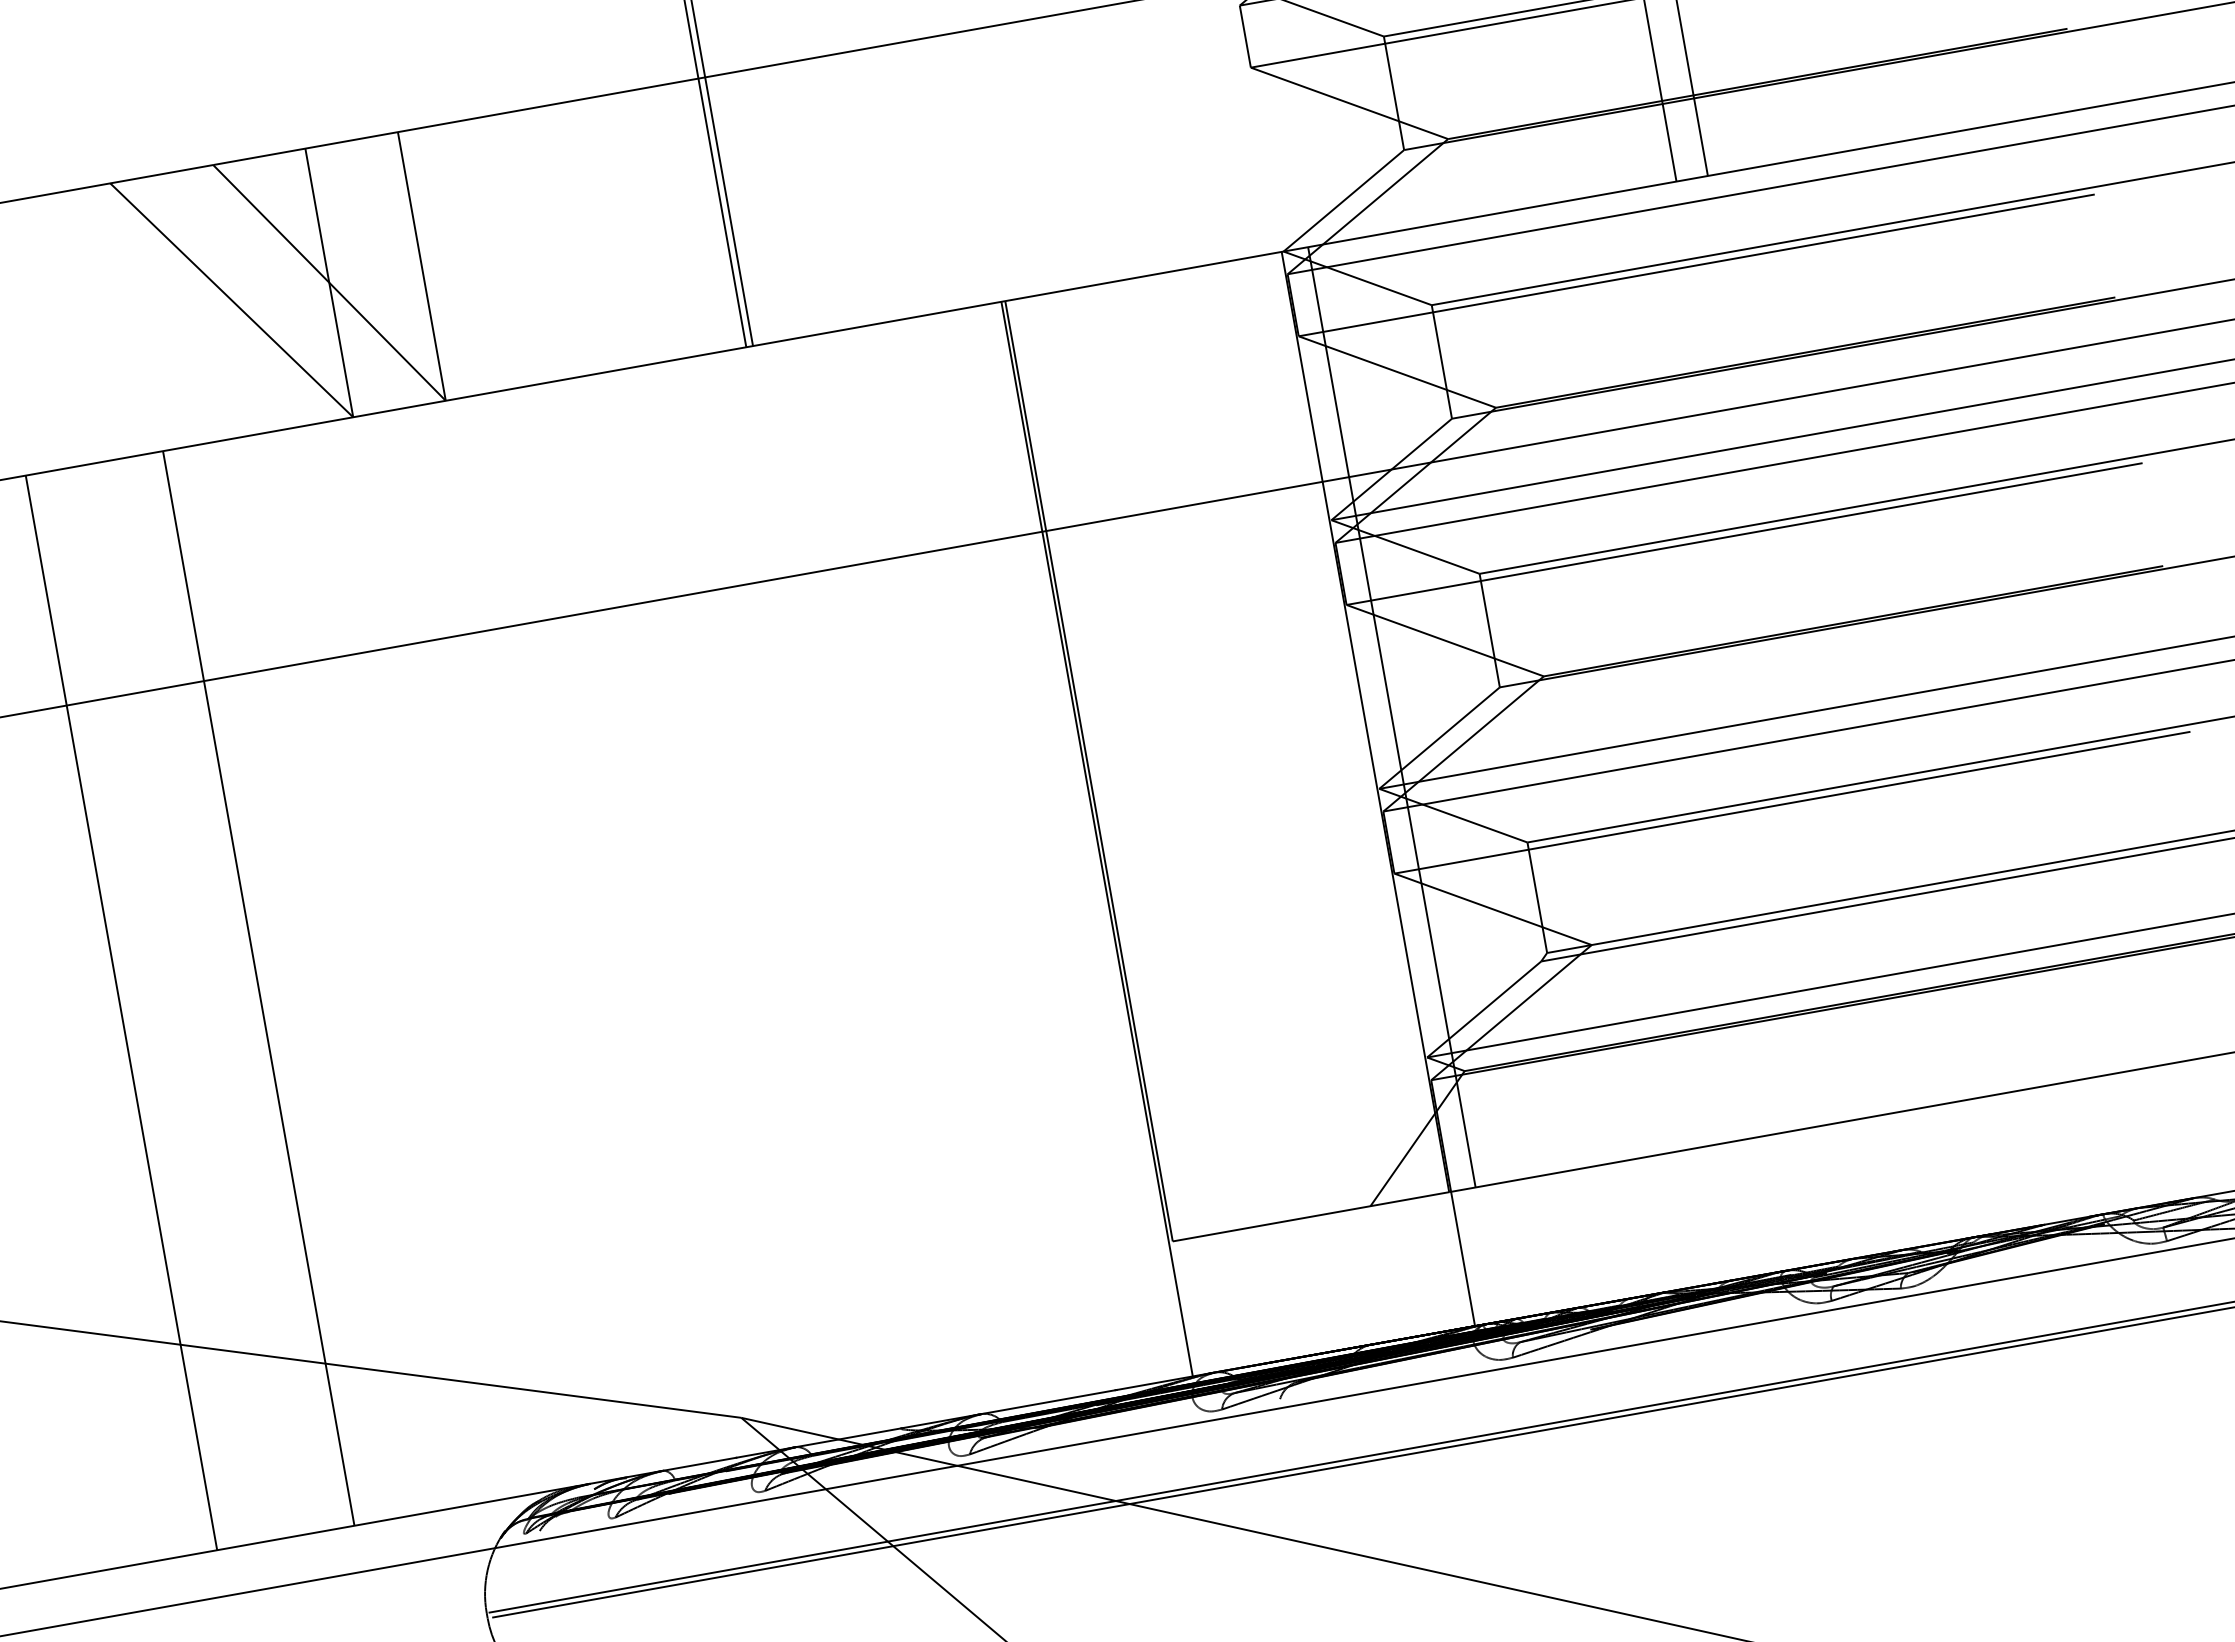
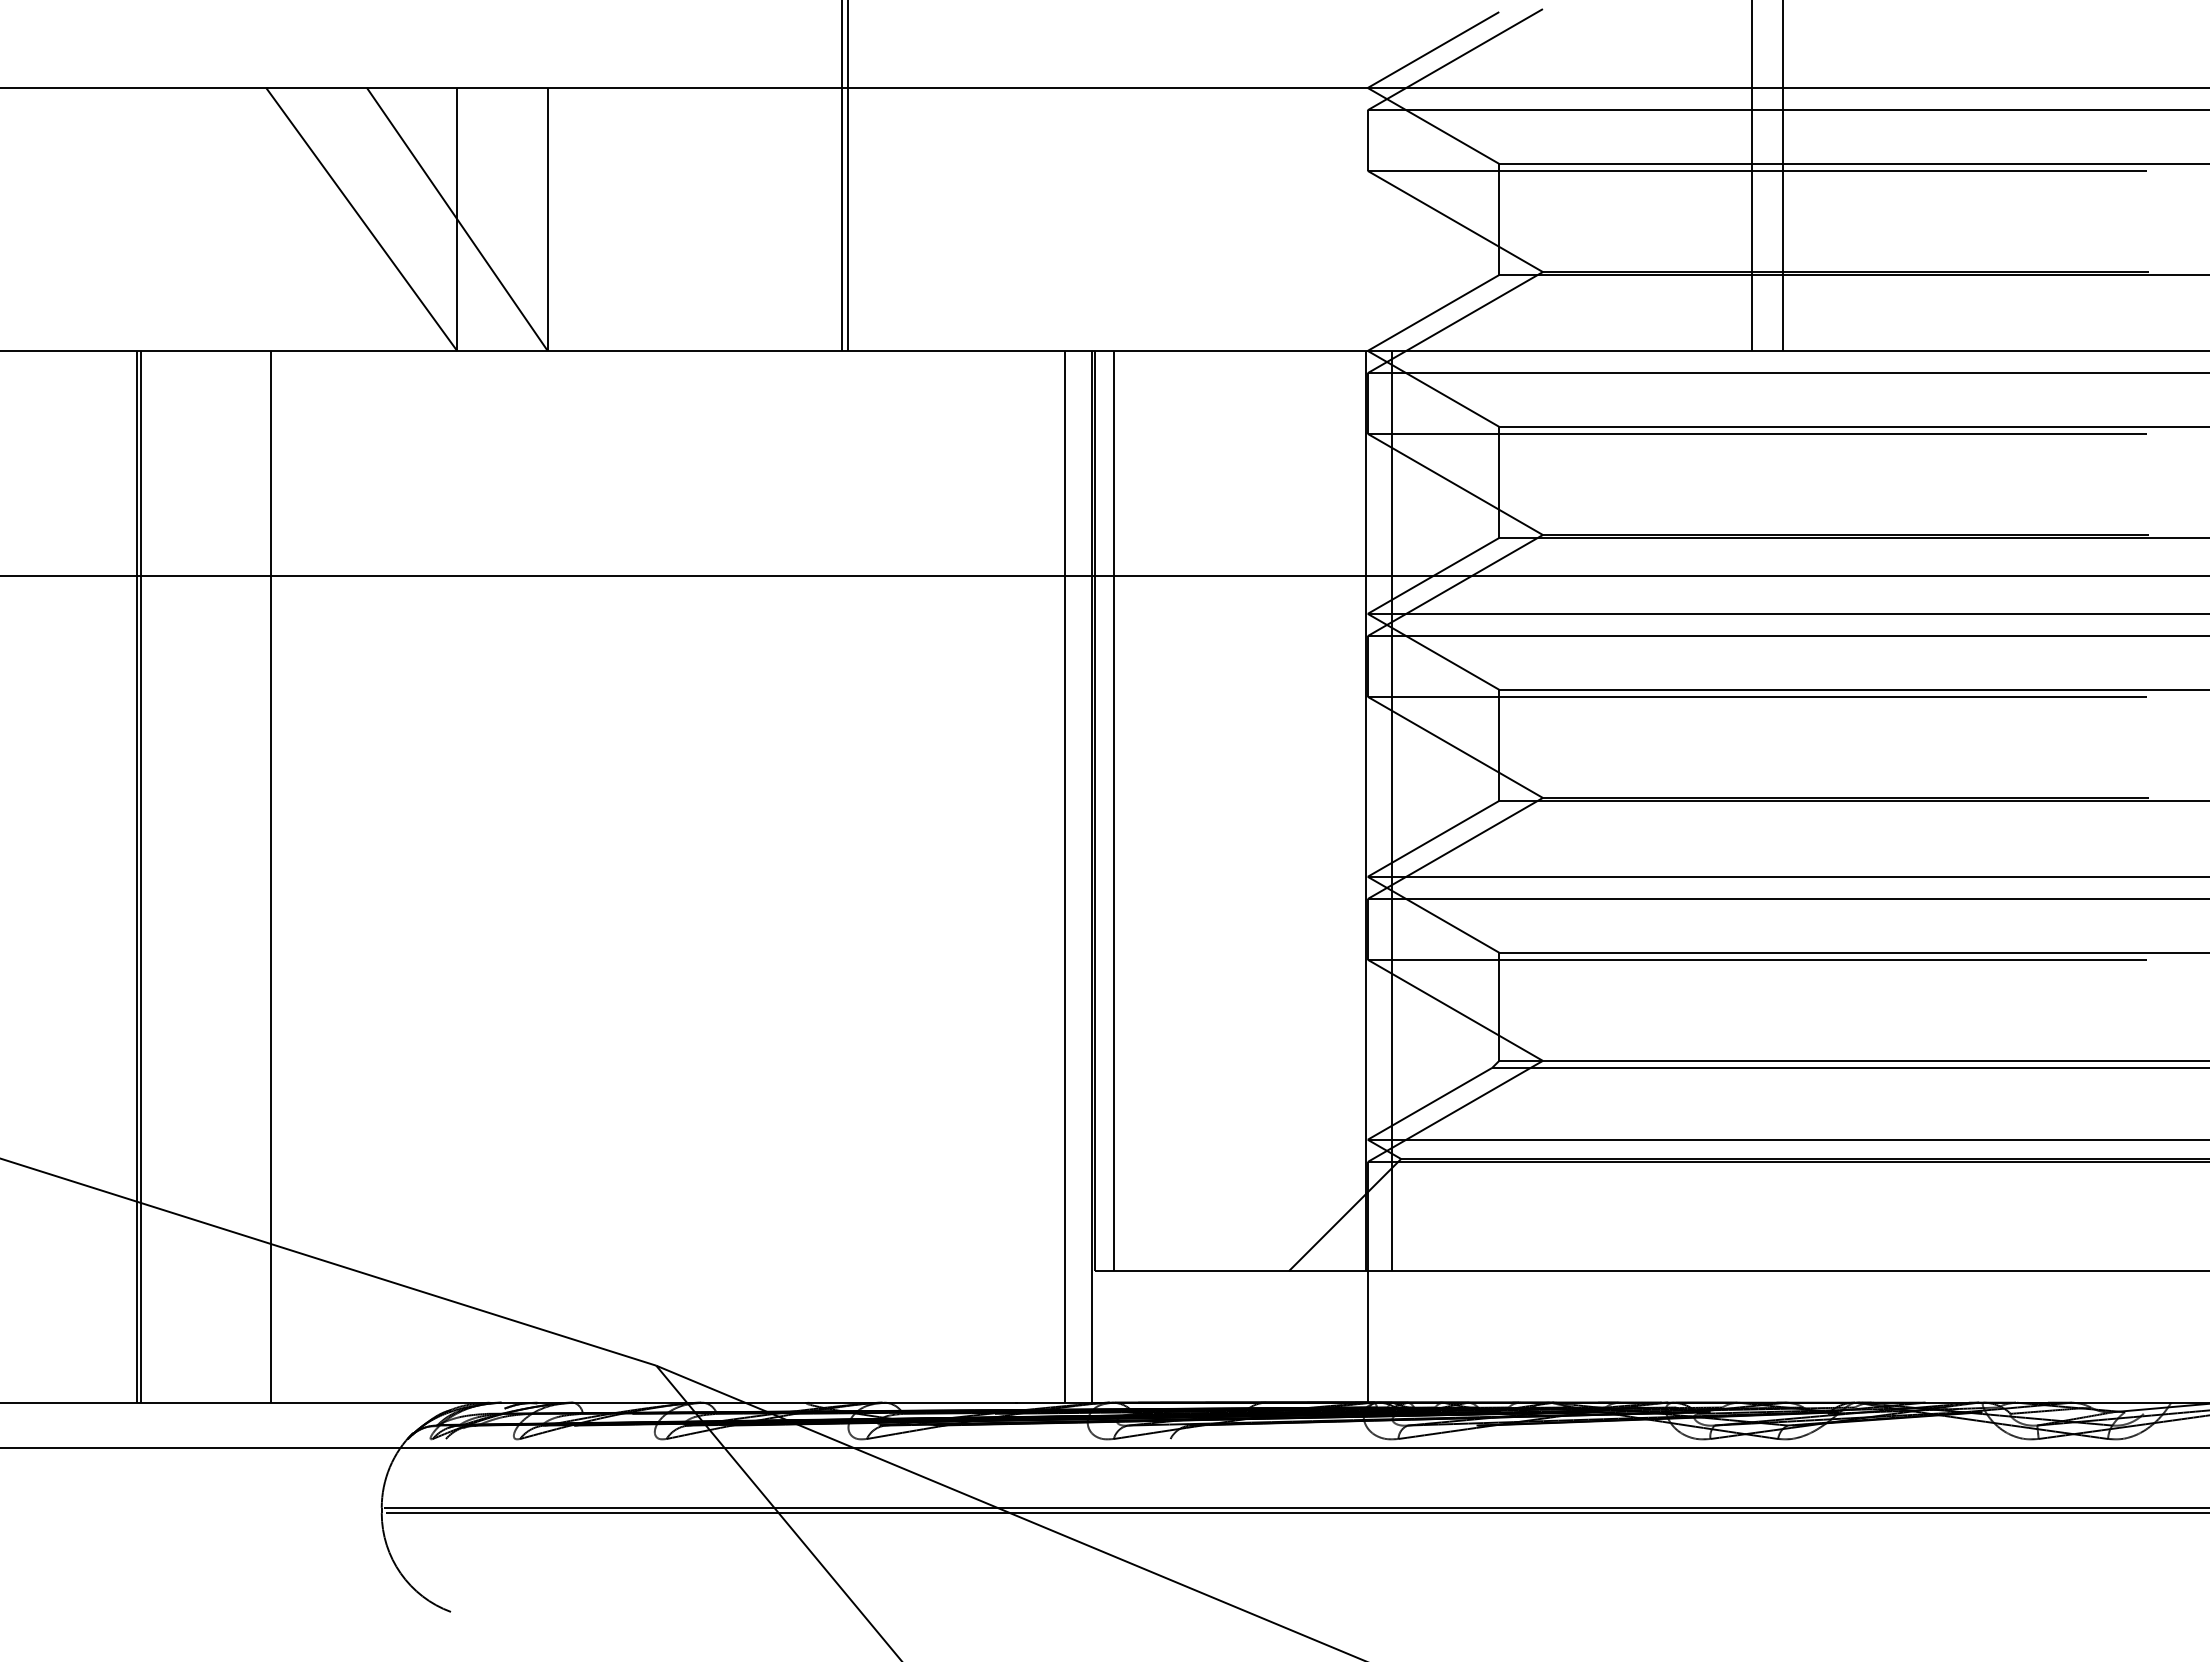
line: (1108, 767) -> (1114, 810), added
line: (1070, 843) -> (1065, 876), added
line: (125, 1011) -> (140, 876), added

